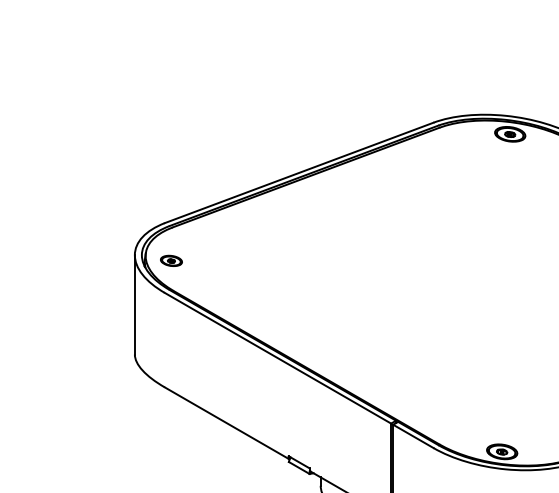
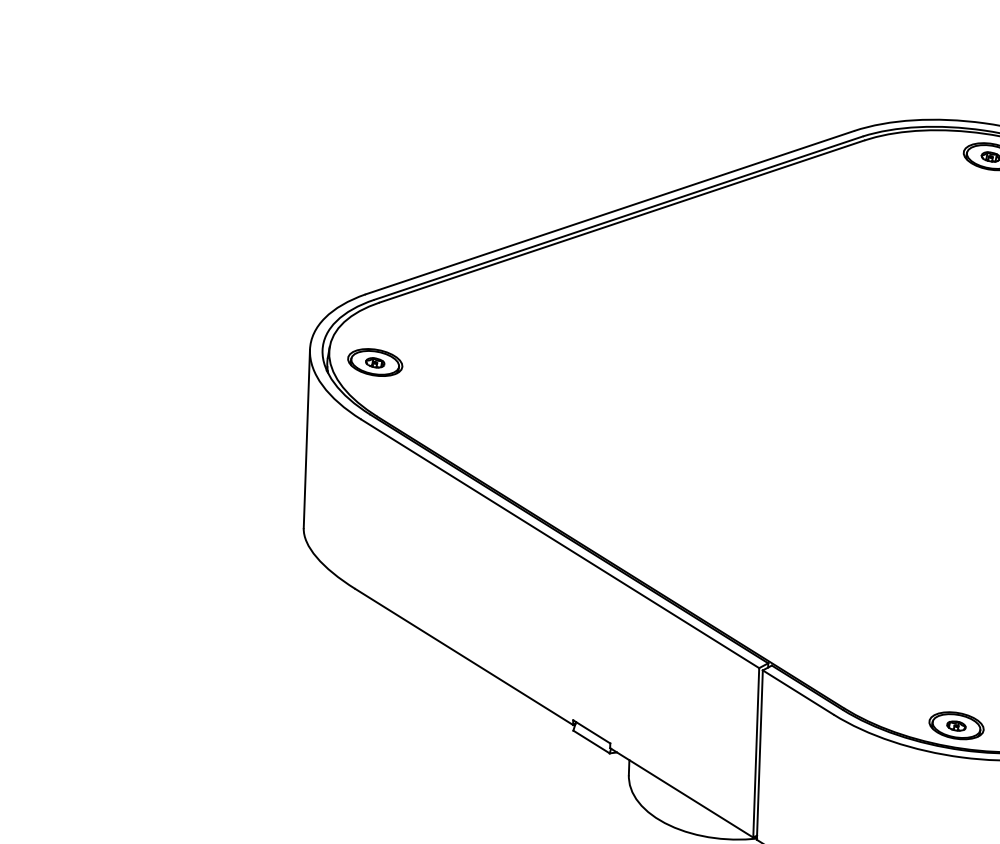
part: (171, 260) -> (375, 361), size x1.43

